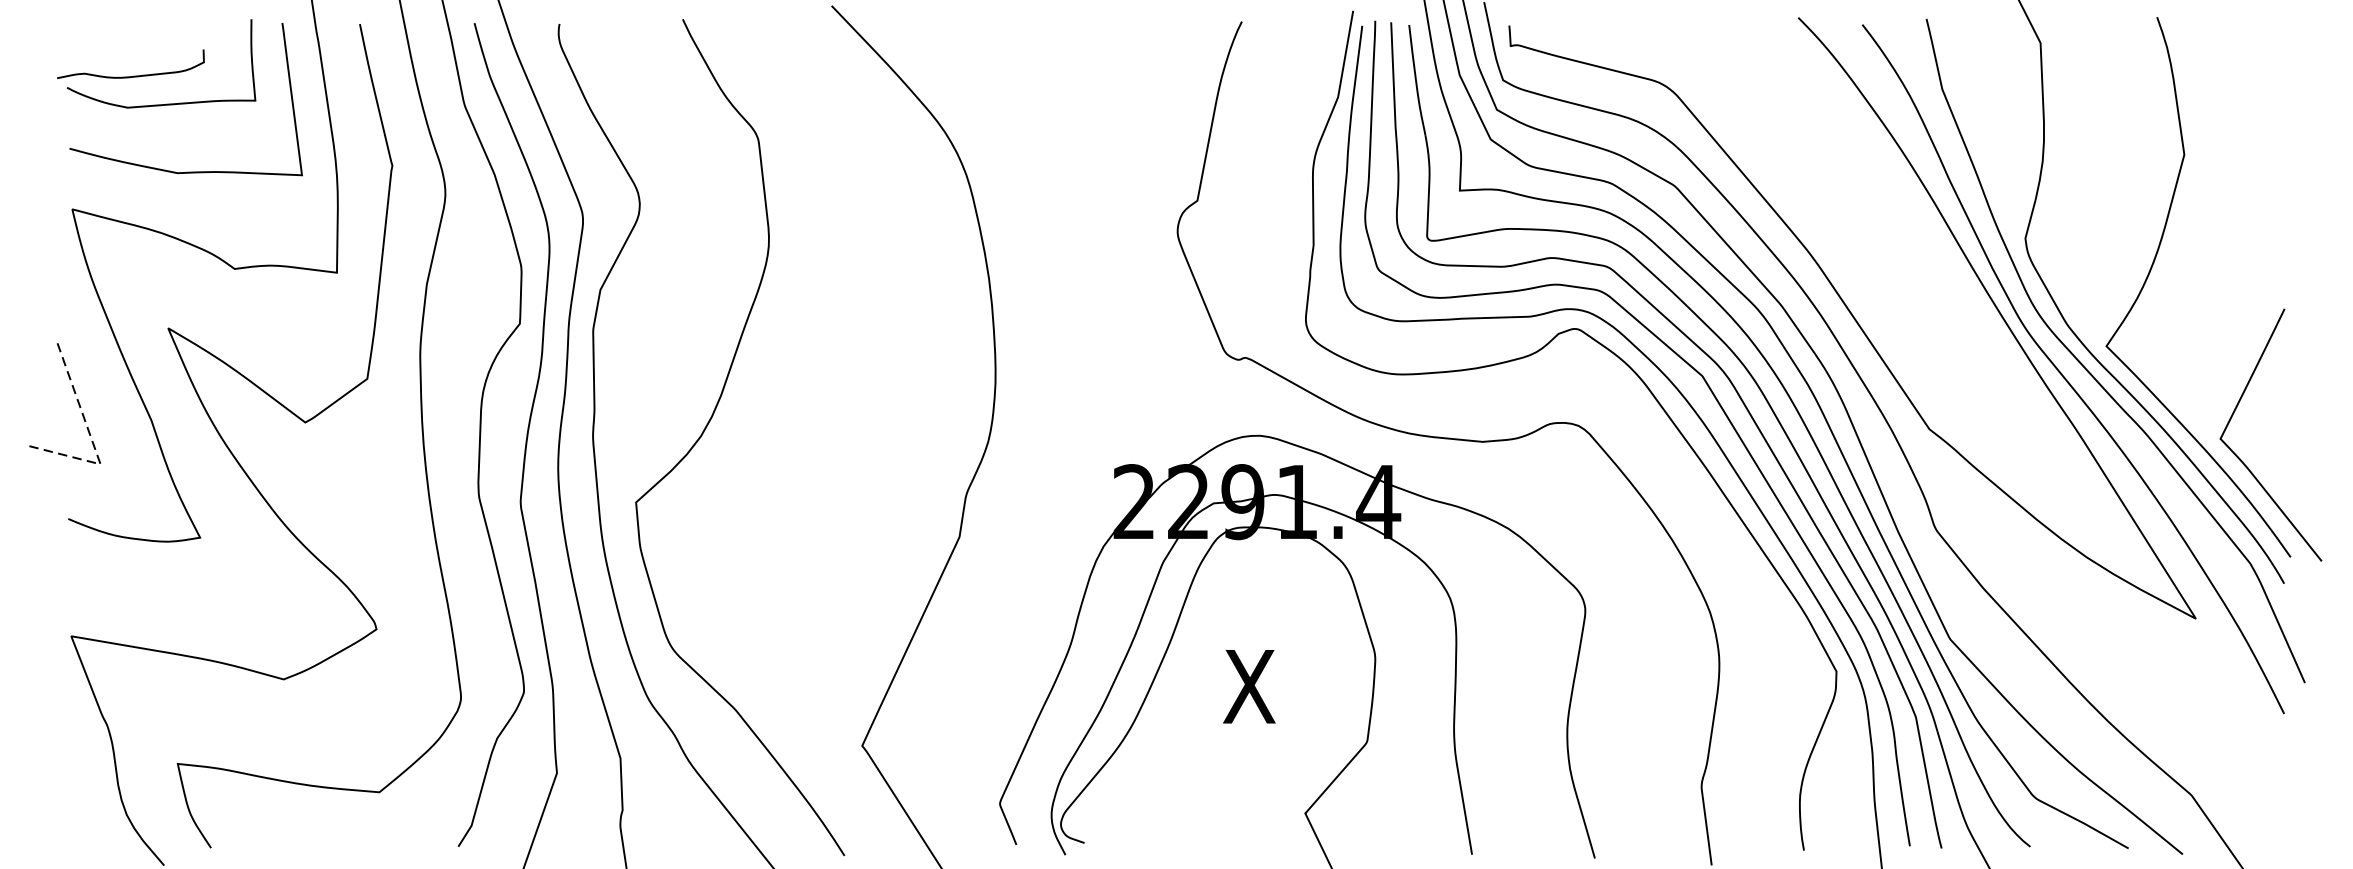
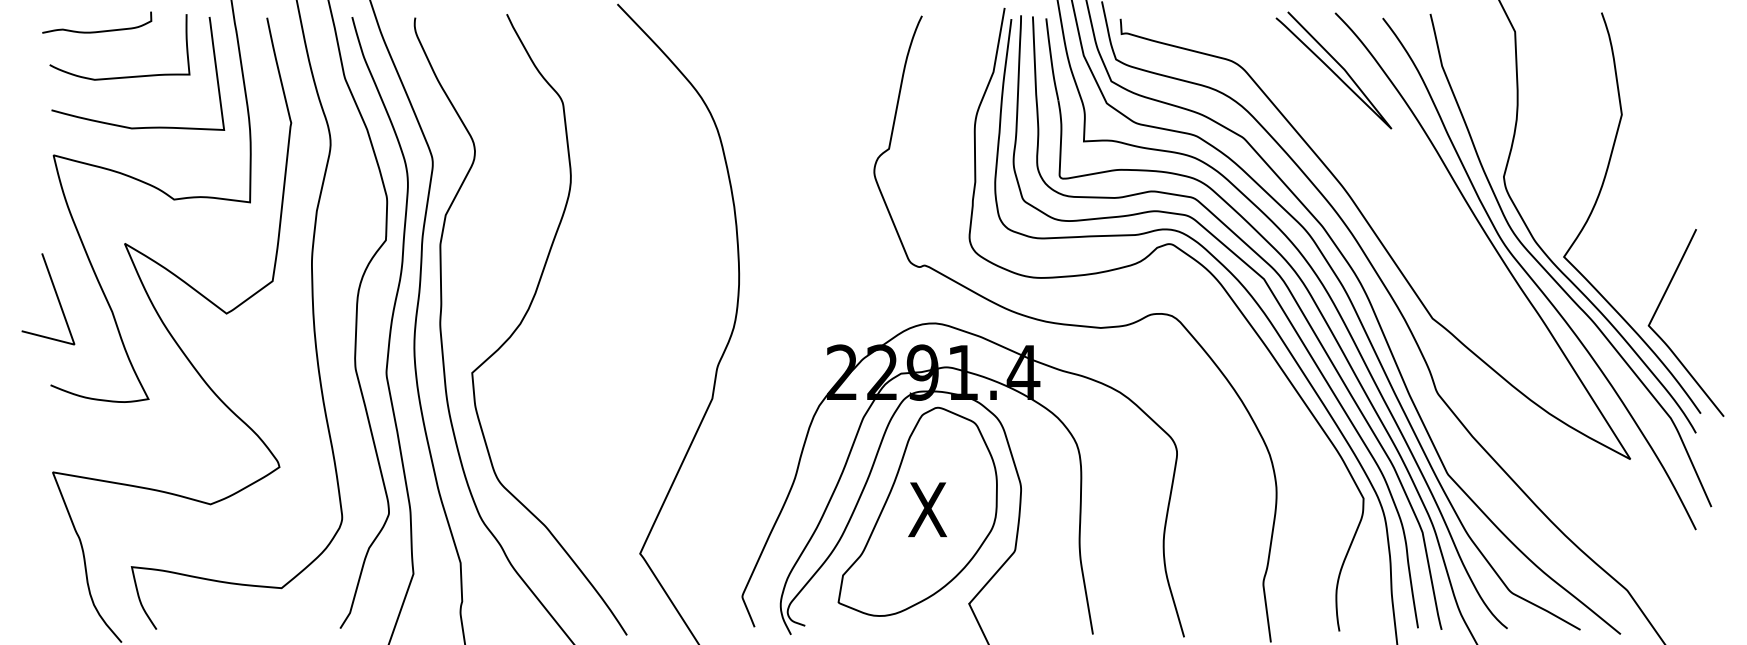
curve: (134, 74) -> (99, 30), moved
curve: (1795, 95) -> (1333, 70), added
line: (91, 437) -> (67, 324), dashed -> solid
part: (1235, 689) -> (917, 511), added

